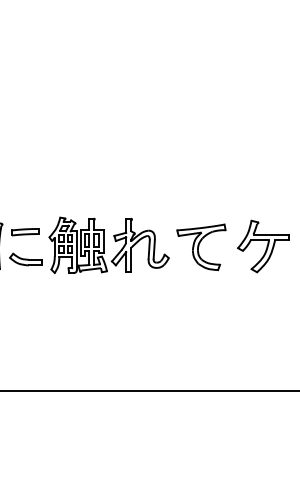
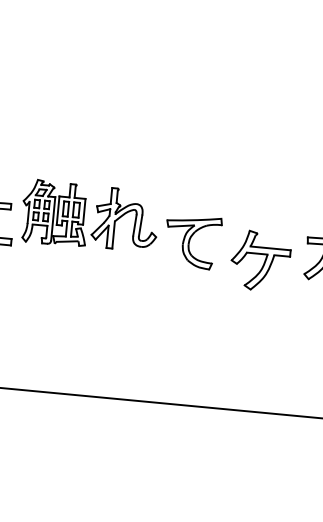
part: (108, 244) -> (89, 215), moved
part: (263, 246) -> (260, 261), moved

